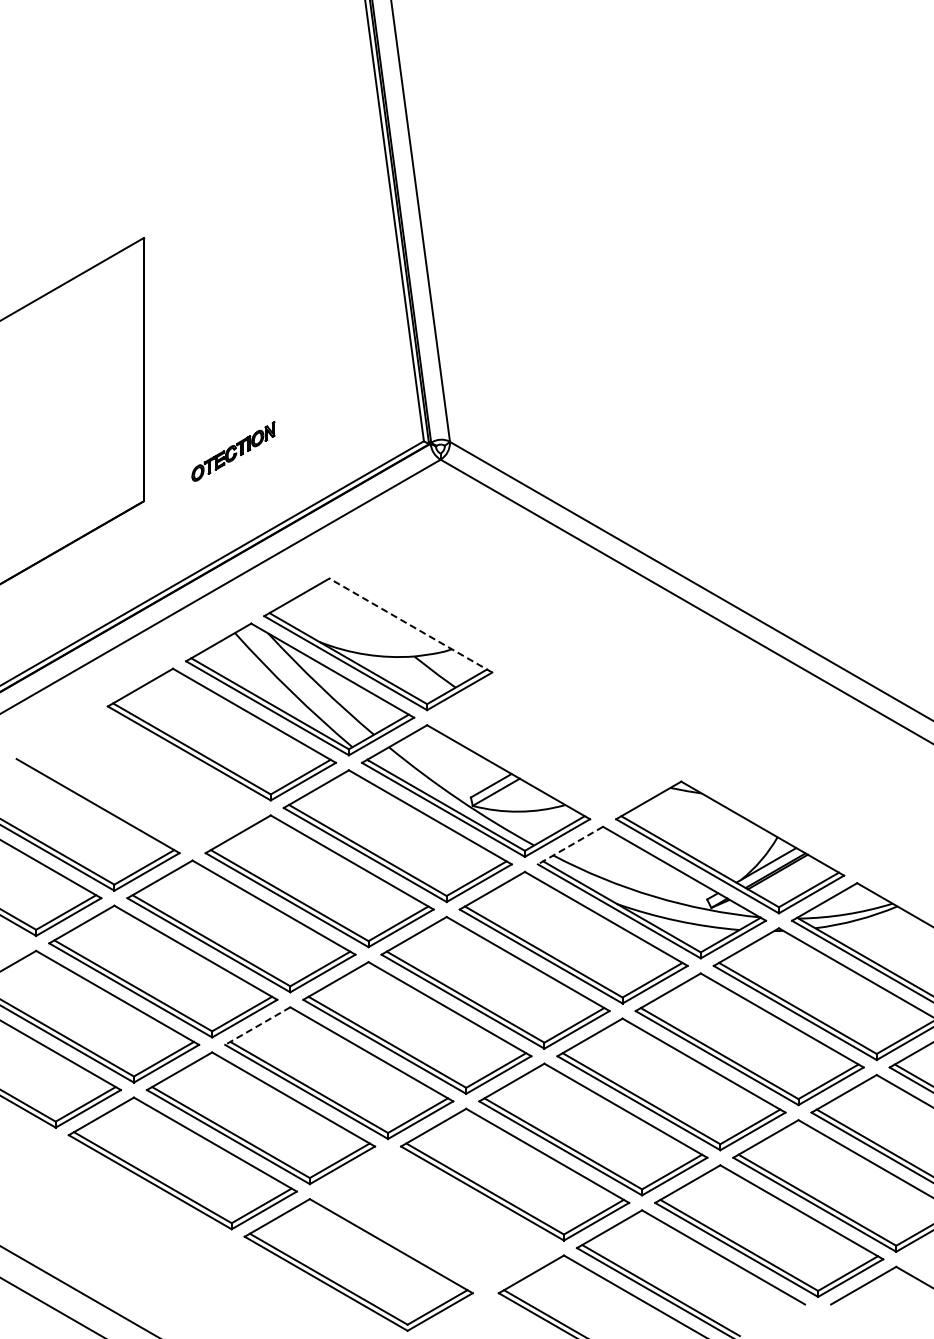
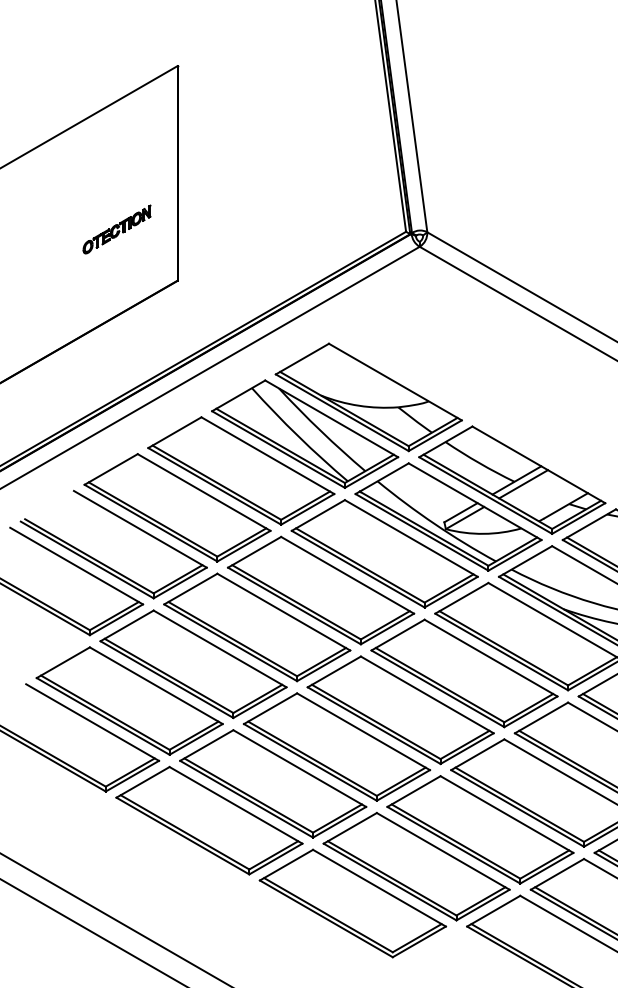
part: (233, 451) -> (117, 229), moved
line: (410, 625) -> (395, 382), dashed -> solid
part: (554, 745) -> (512, 479), added
part: (143, 779) -> (177, 507), added
line: (570, 845) -> (525, 561), dashed -> solid
line: (257, 1026) -> (270, 709), dashed -> solid
part: (436, 1219) -> (416, 866), added

